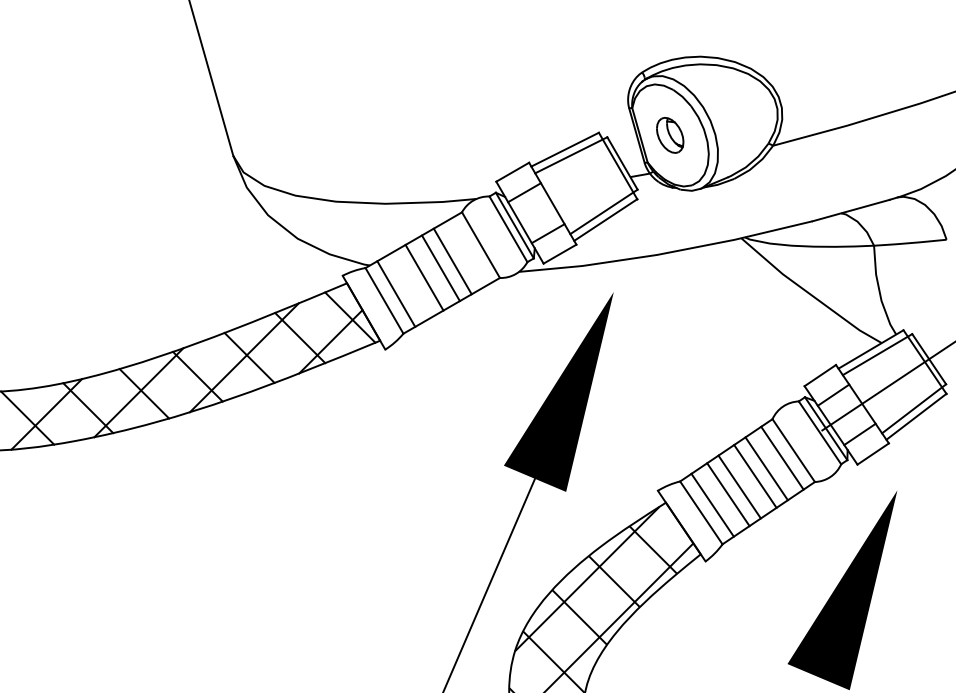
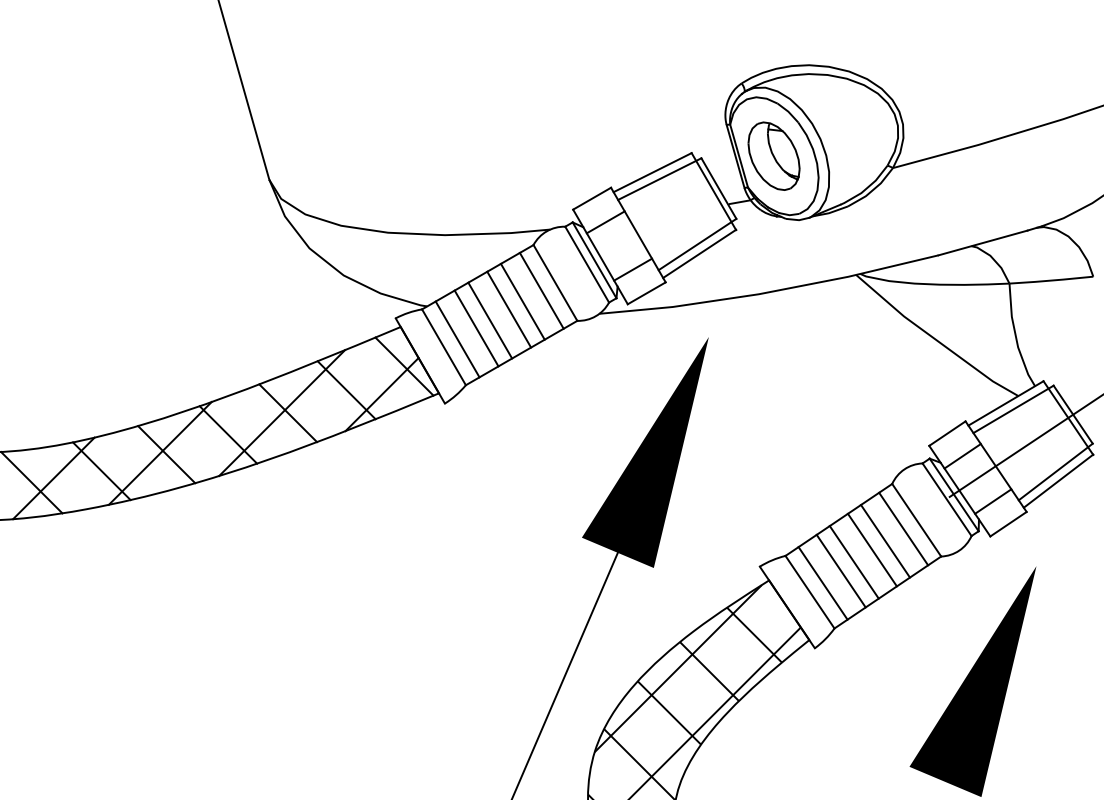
part: (669, 134) -> (773, 155), size x1.67
line: (468, 251) -> (541, 290), added
line: (412, 284) -> (476, 328), added

